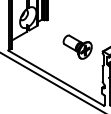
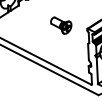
part: (77, 46) -> (61, 24), size x0.7

